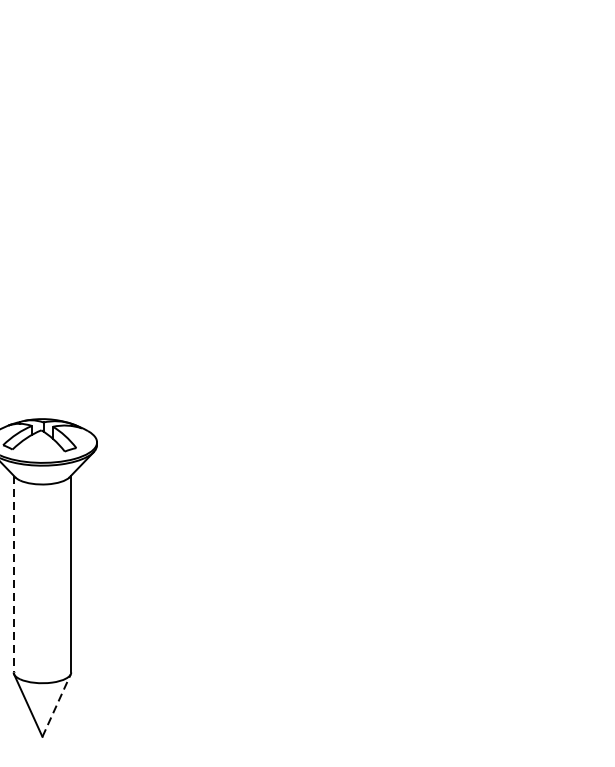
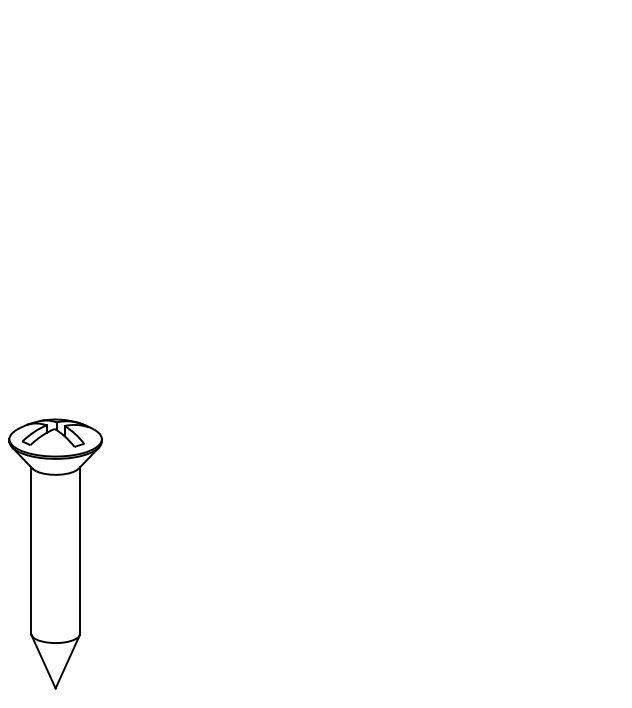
line: (13, 575) -> (31, 551), dashed -> solid
line: (56, 705) -> (67, 661), dashed -> solid

